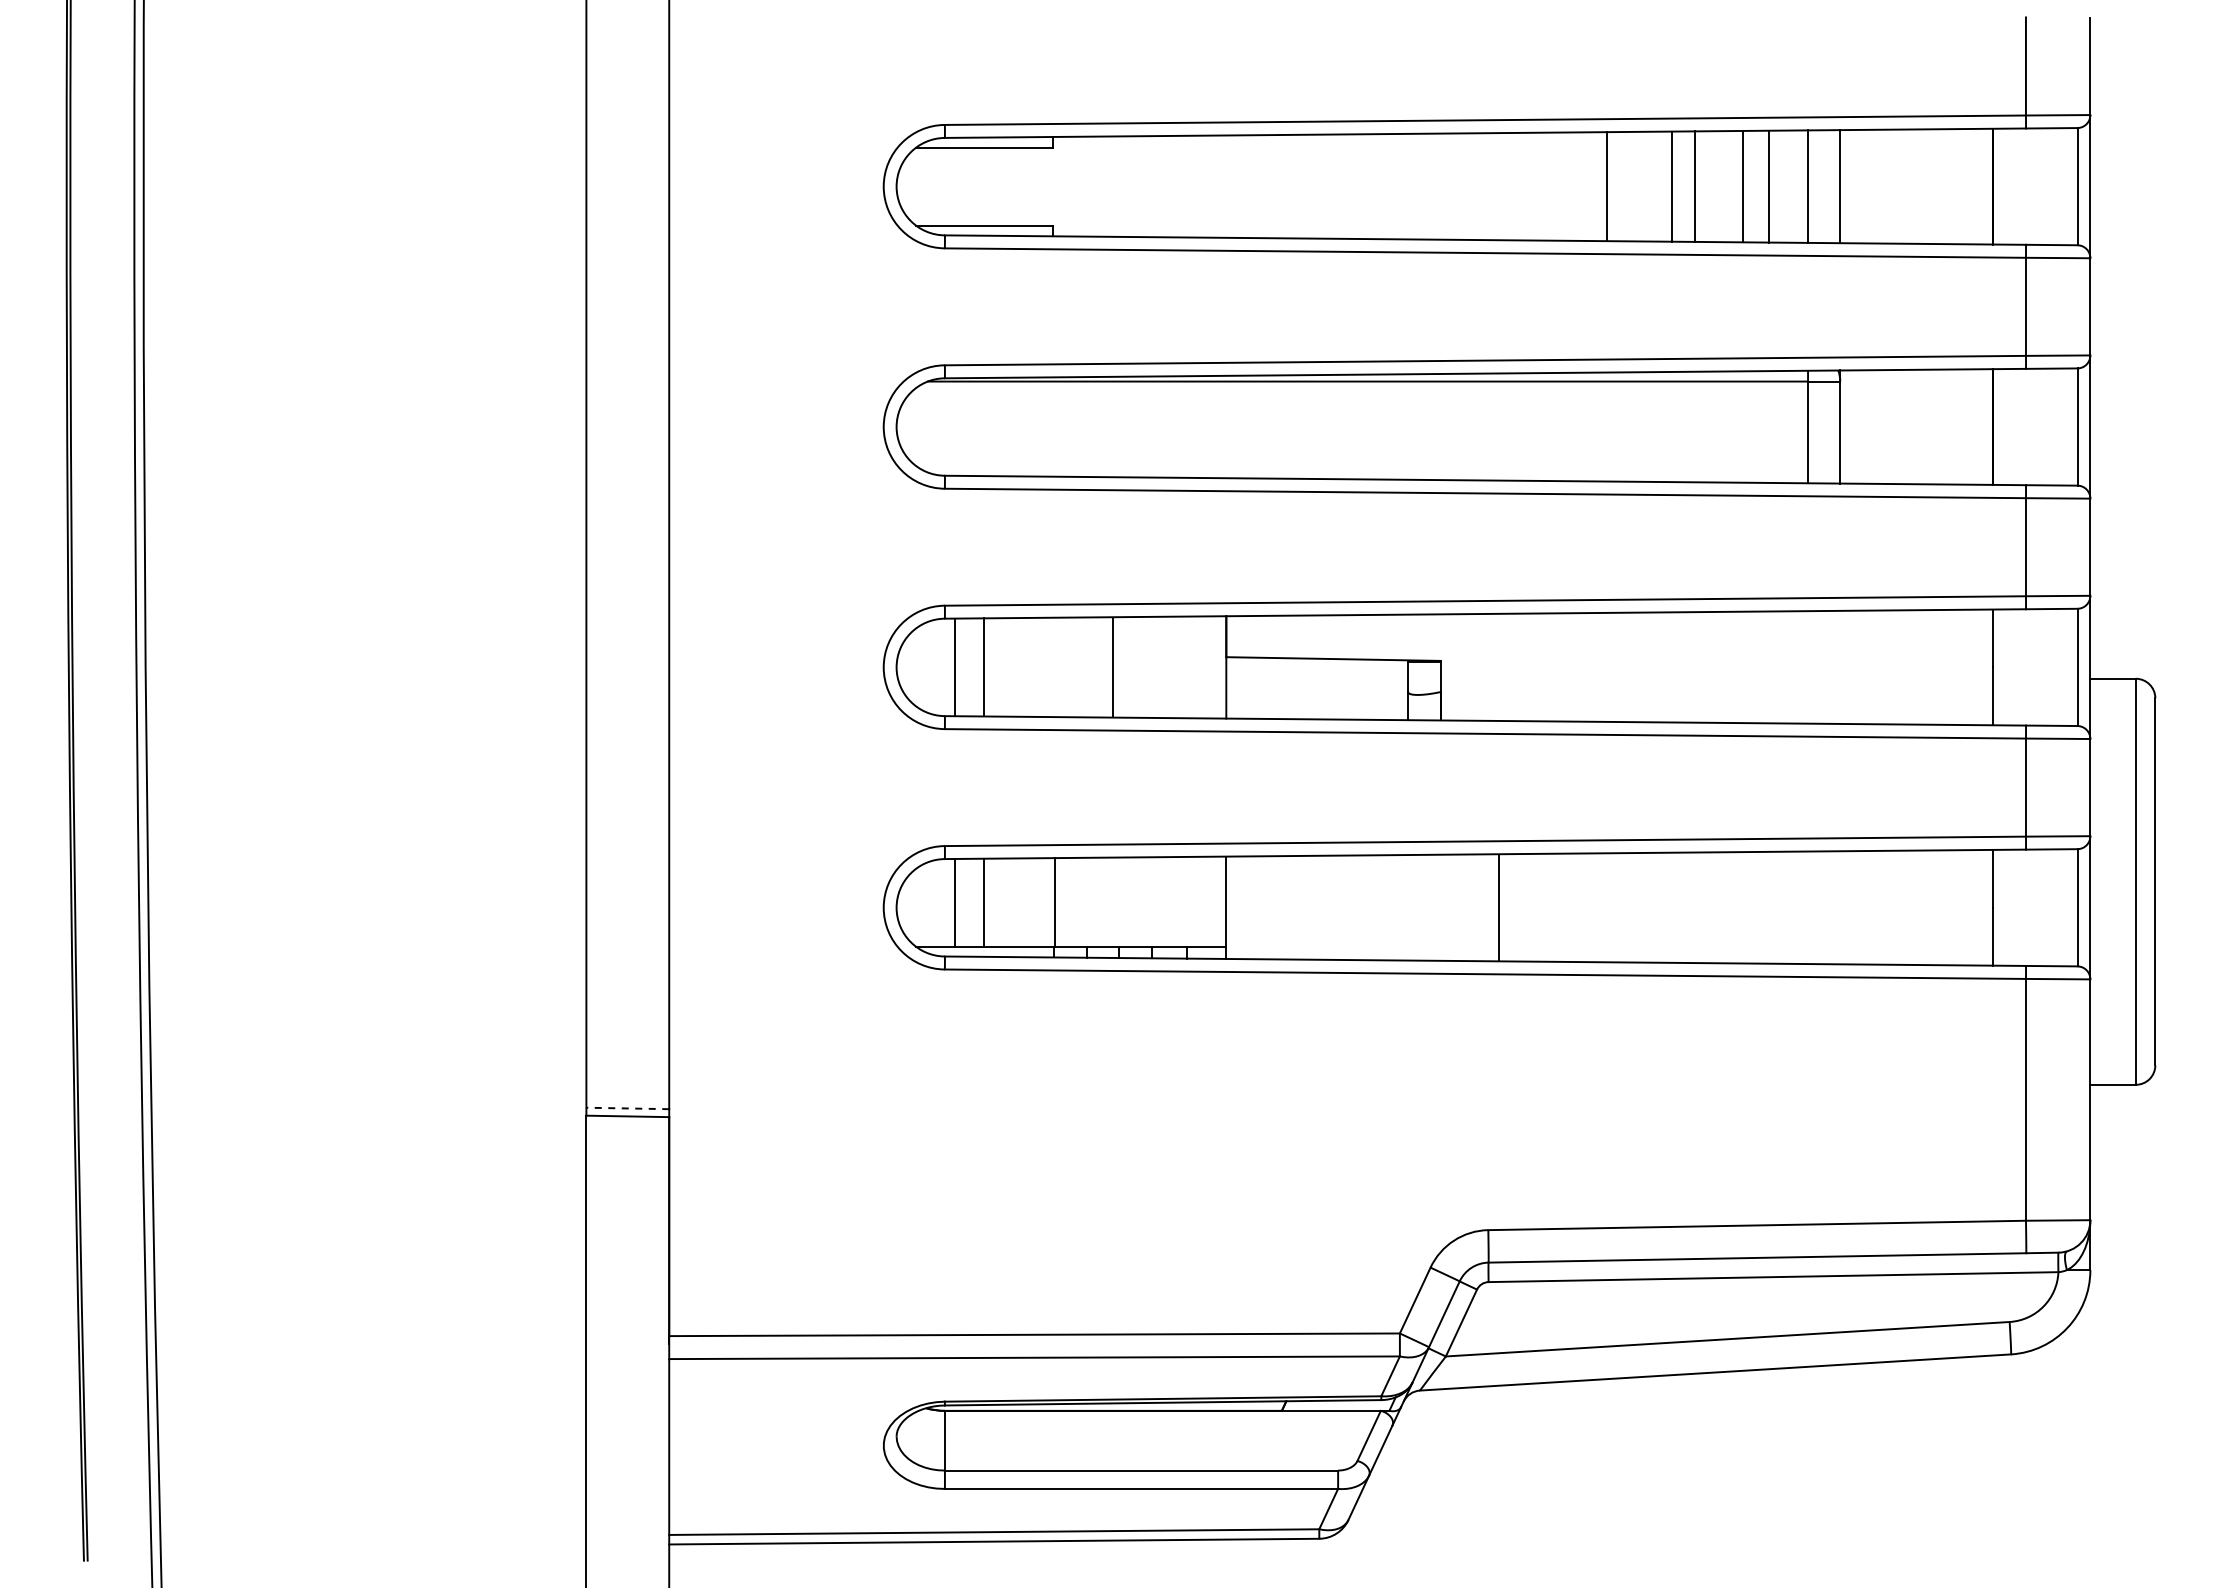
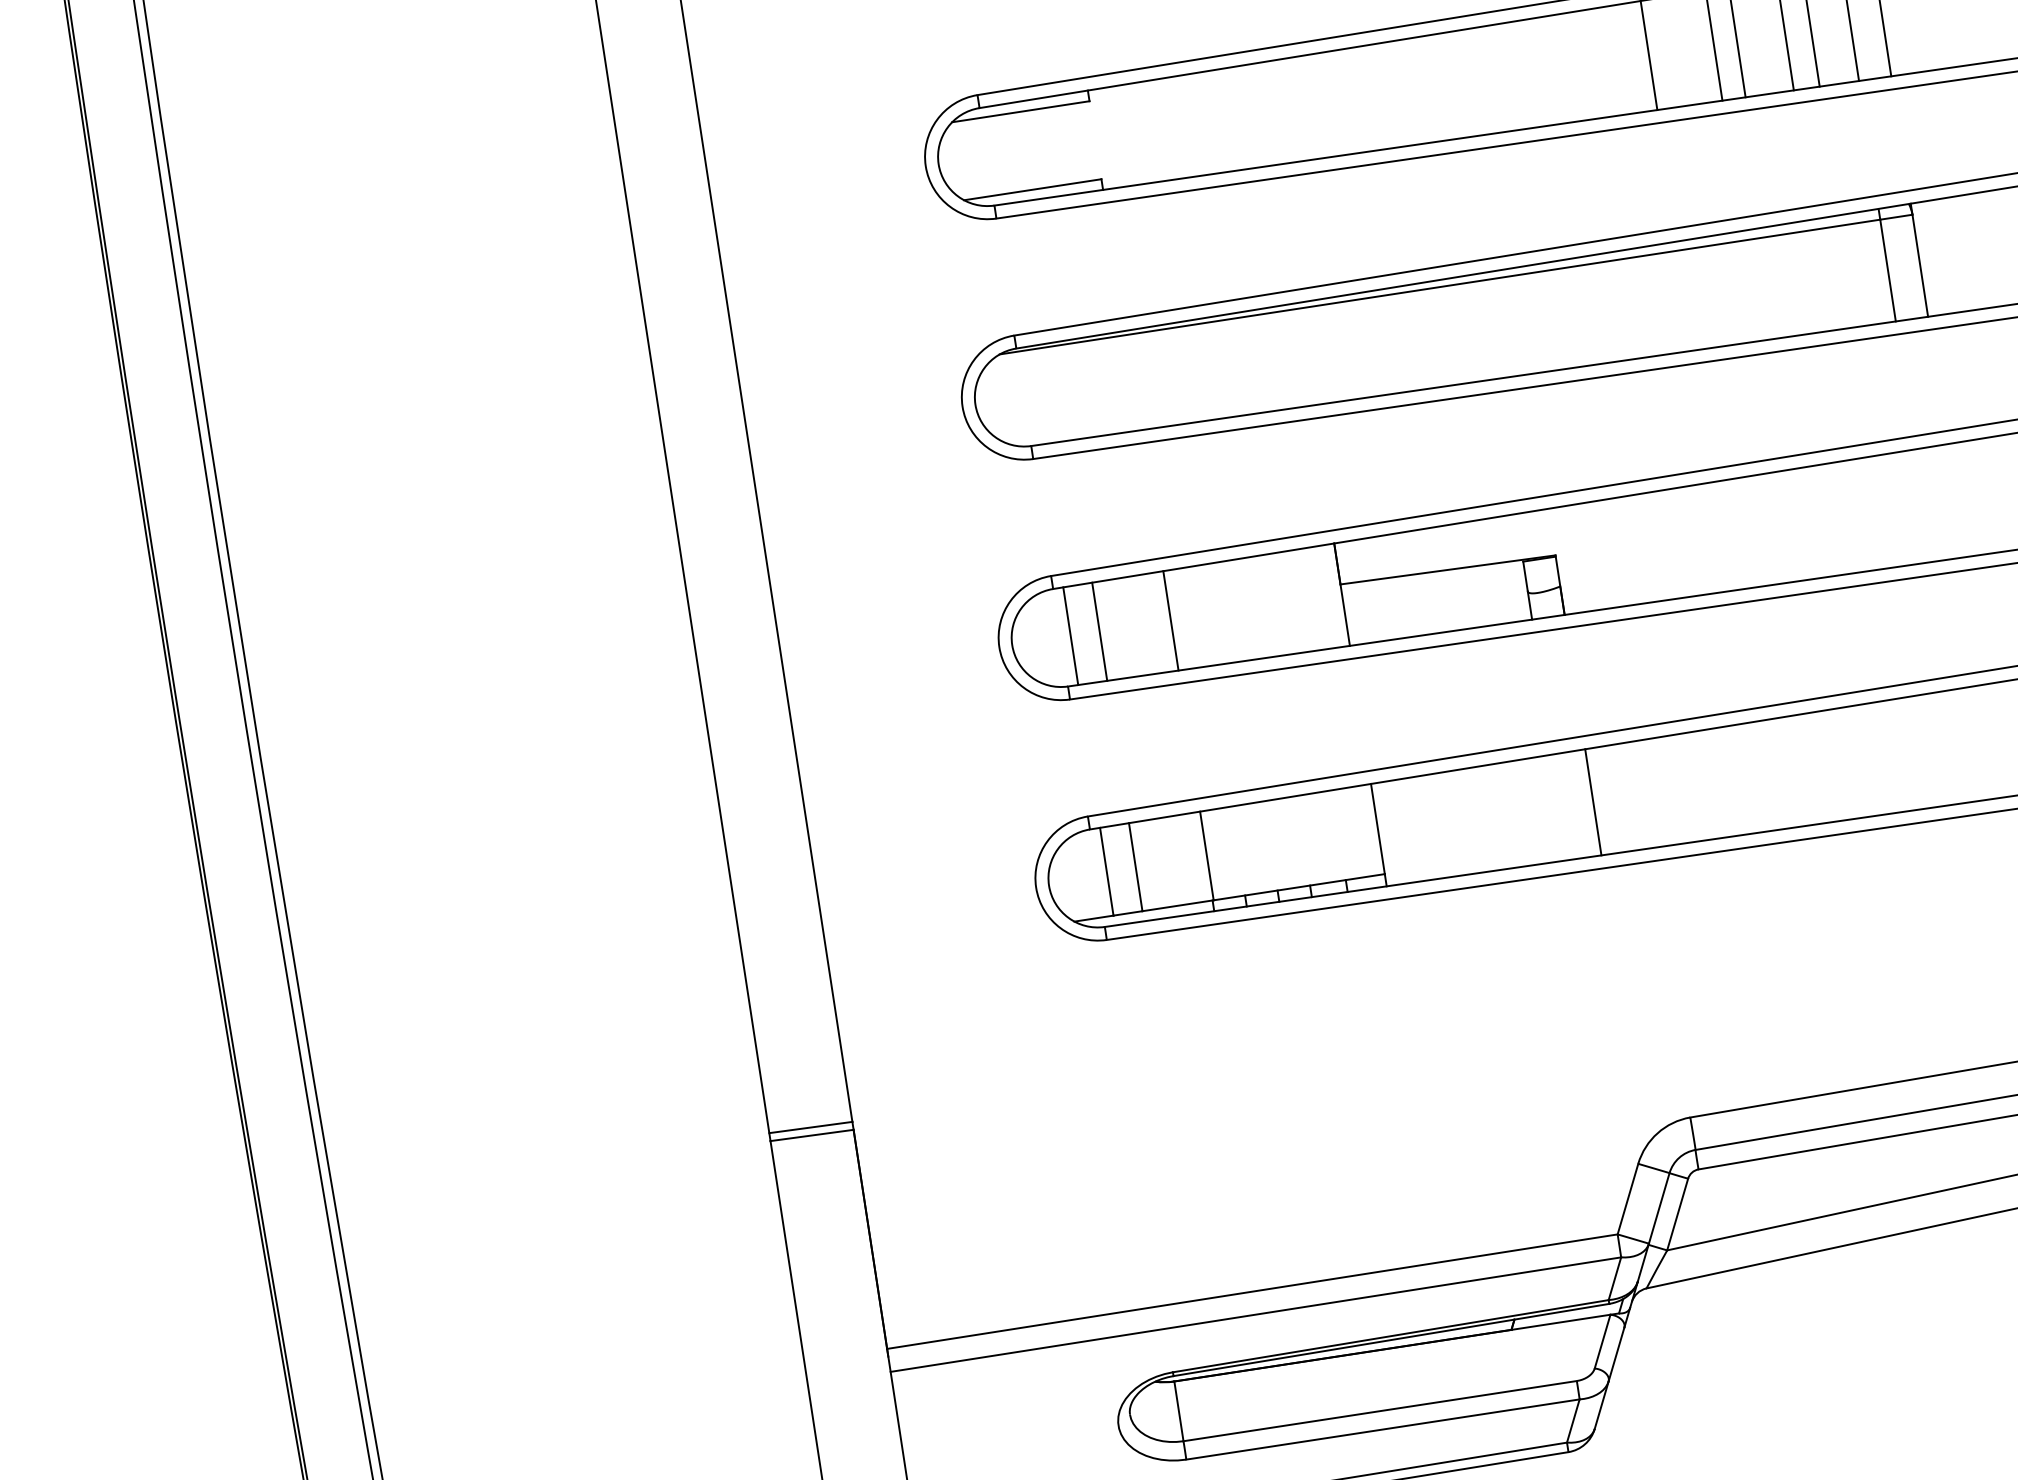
line: (1113, 667) -> (1171, 620), moved
line: (1498, 907) -> (1593, 802), moved
line: (627, 1108) -> (810, 1127), dashed -> solid

